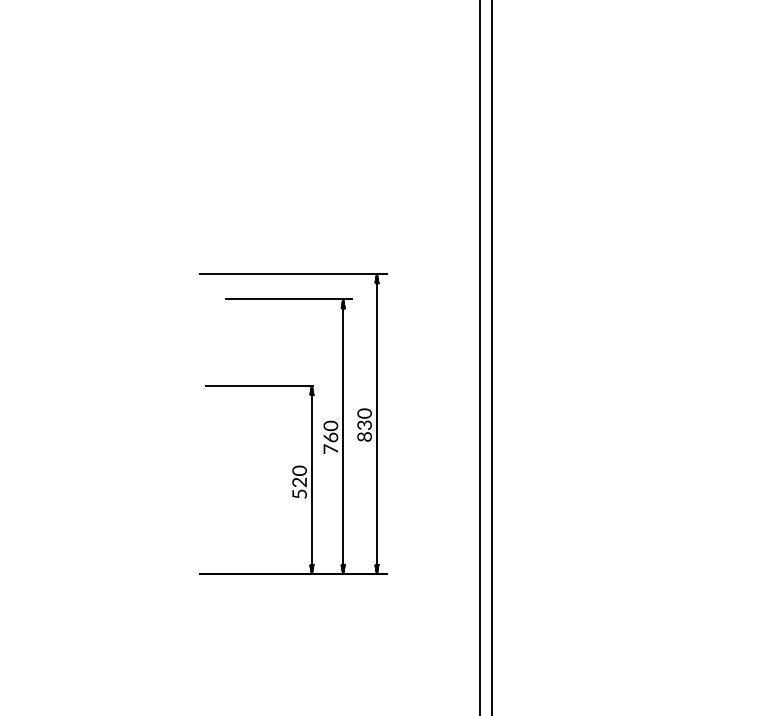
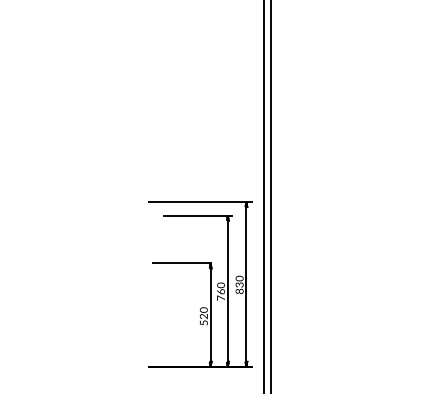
part: (311, 424) -> (210, 284), moved

